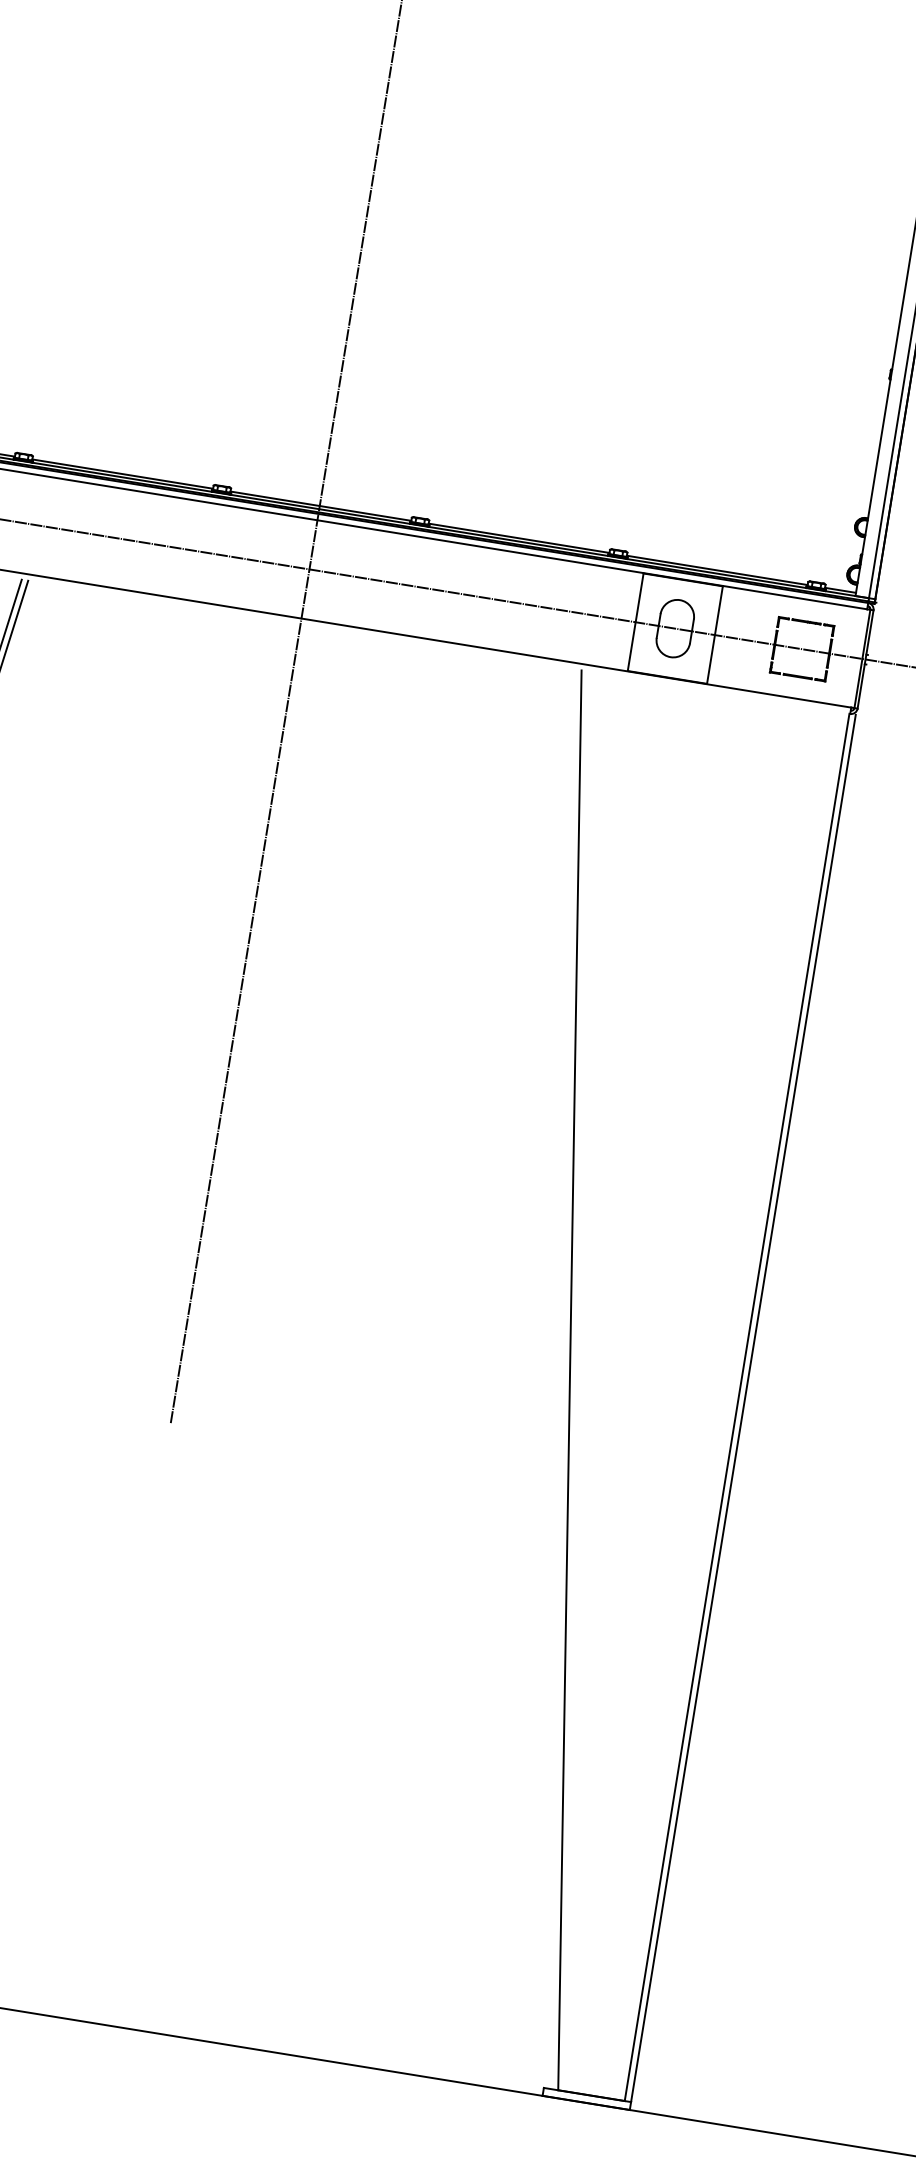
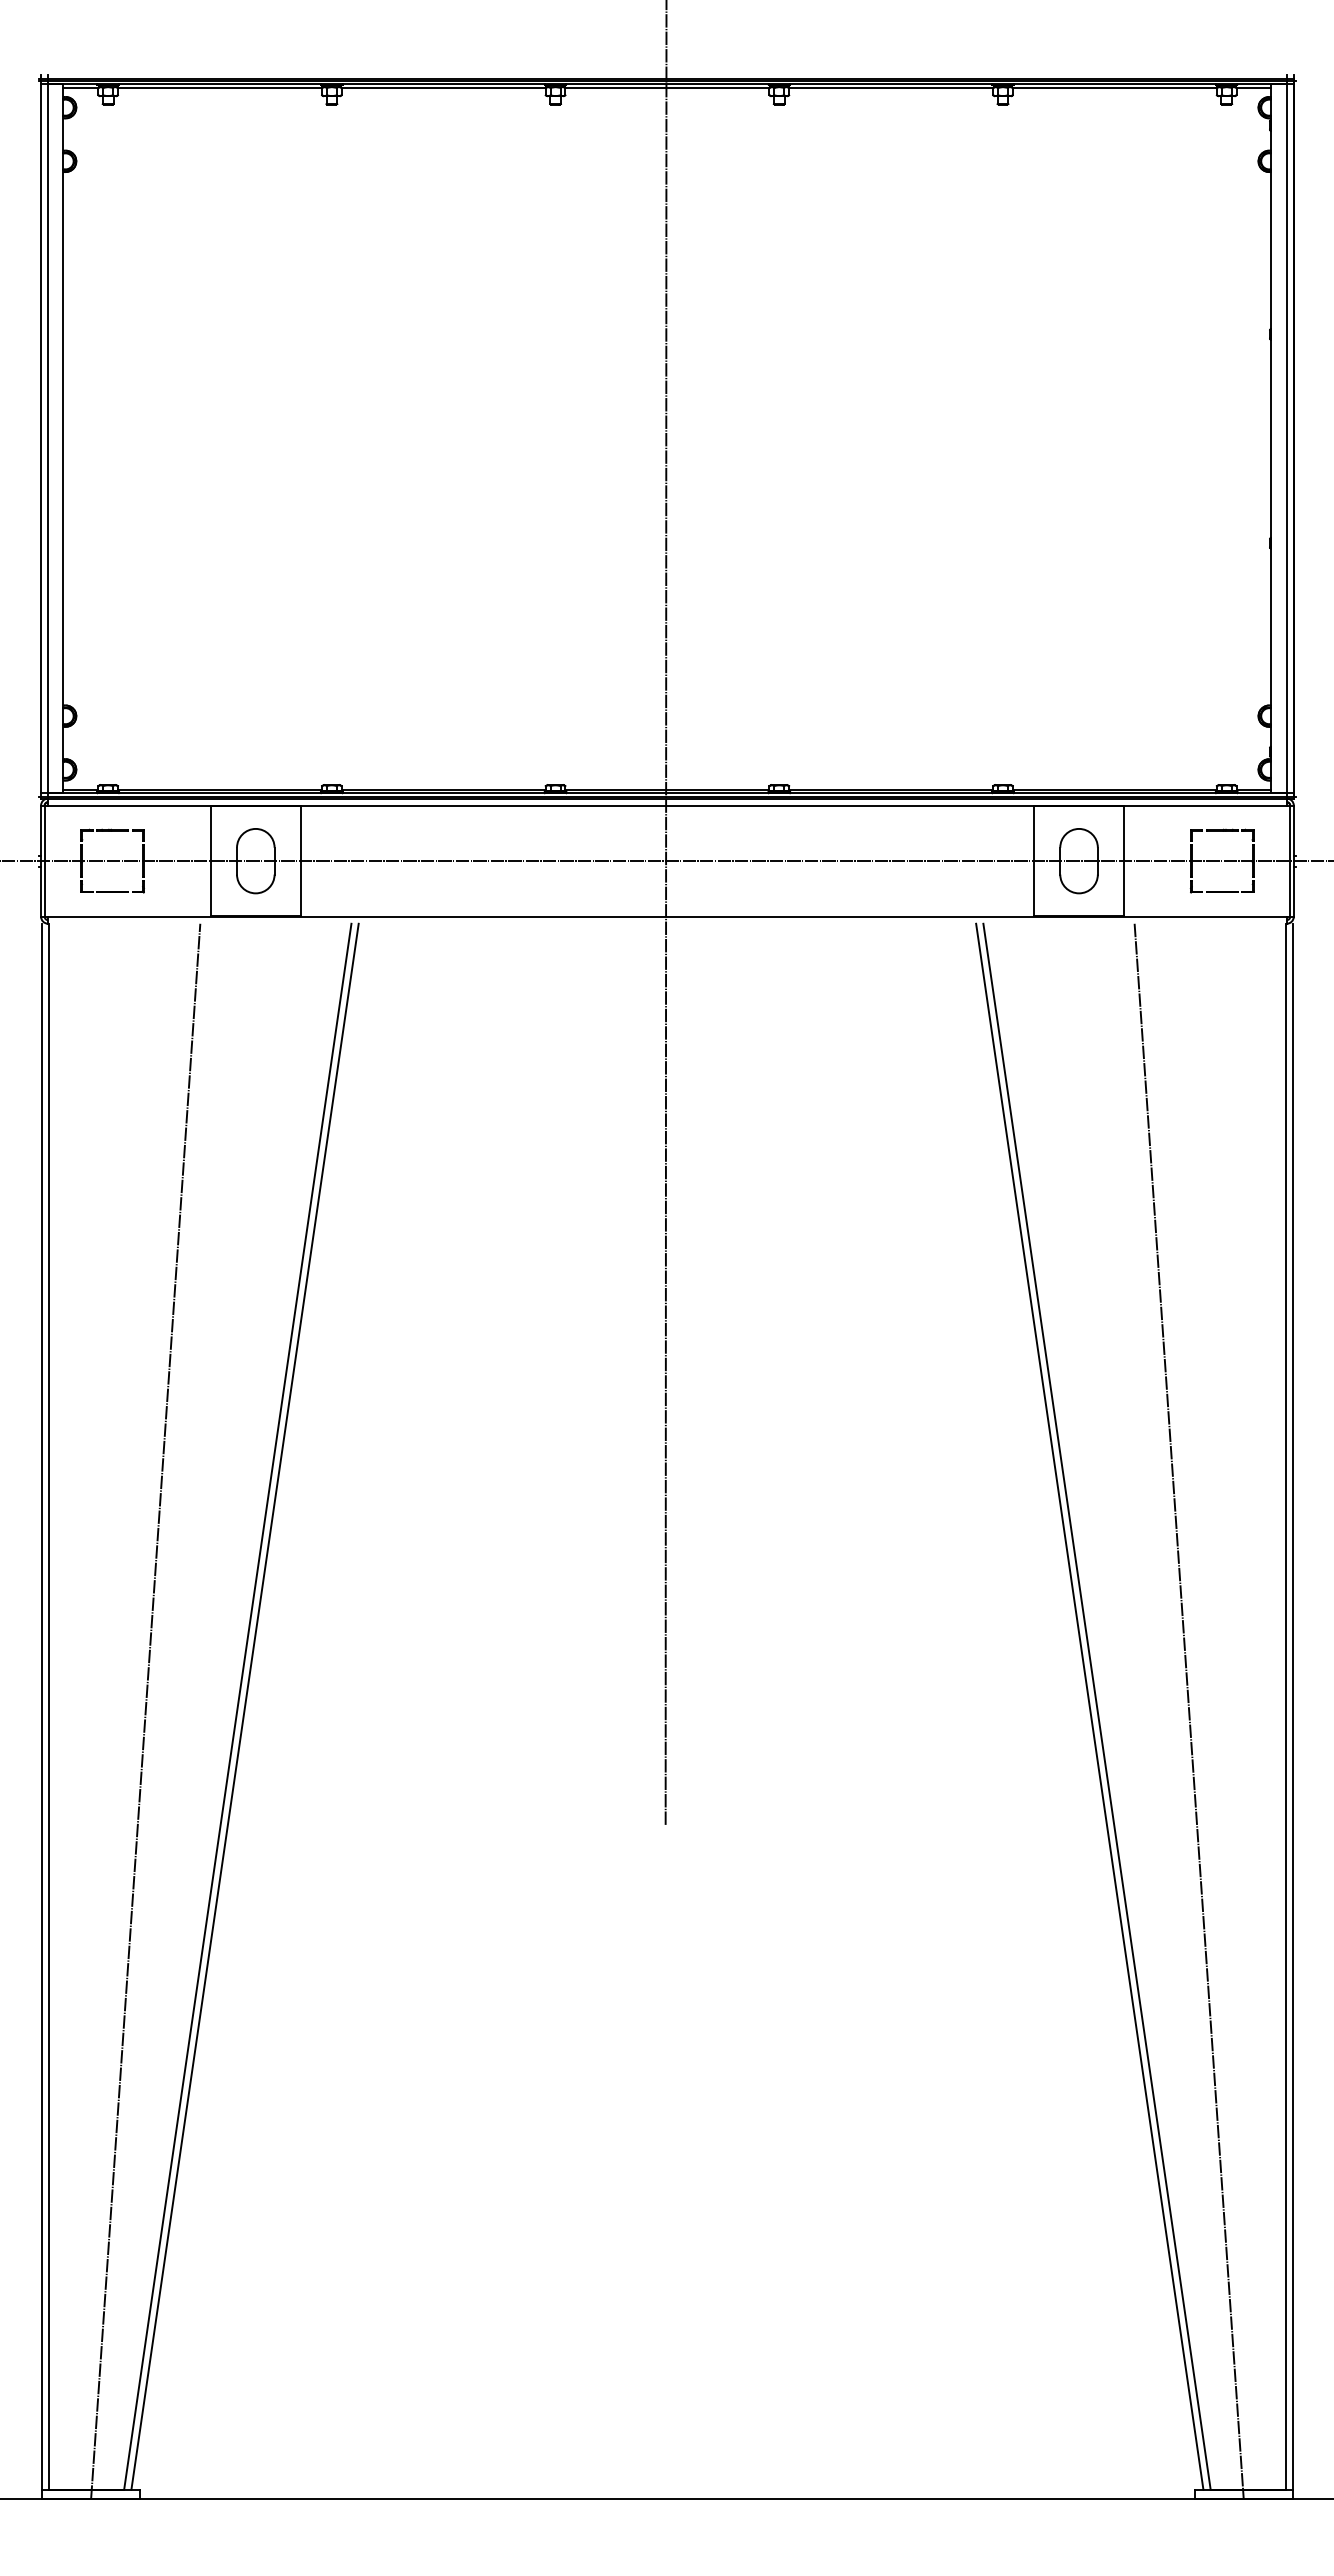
line: (563, 1379) -> (1089, 1706), added
line: (650, 1396) -> (1188, 1710), added

